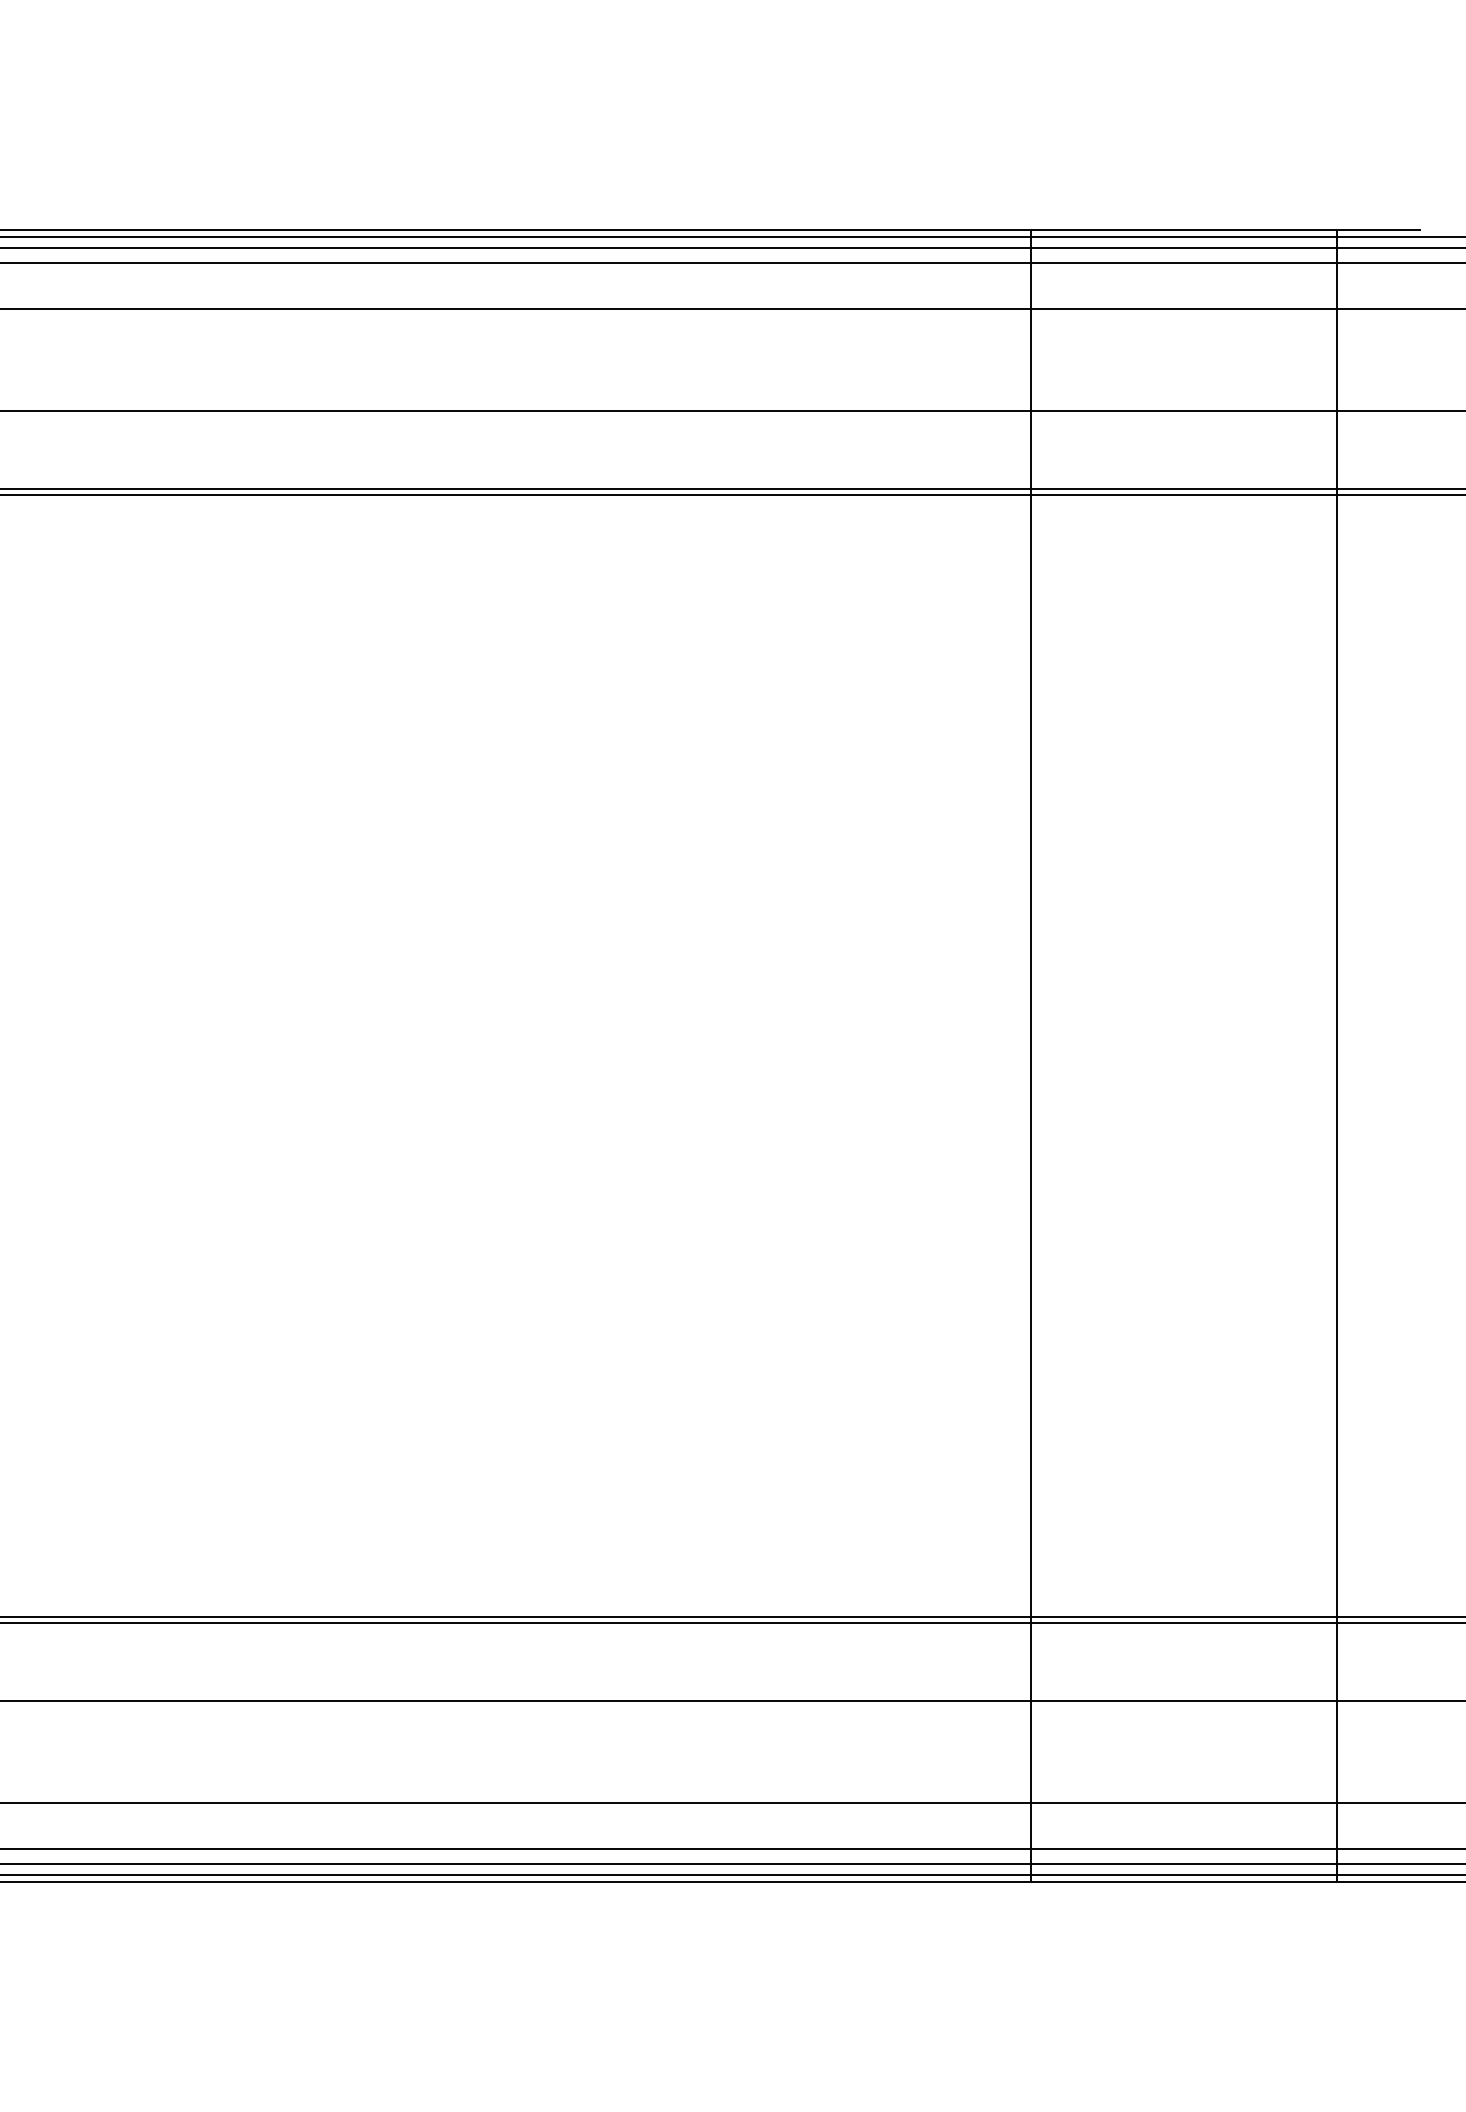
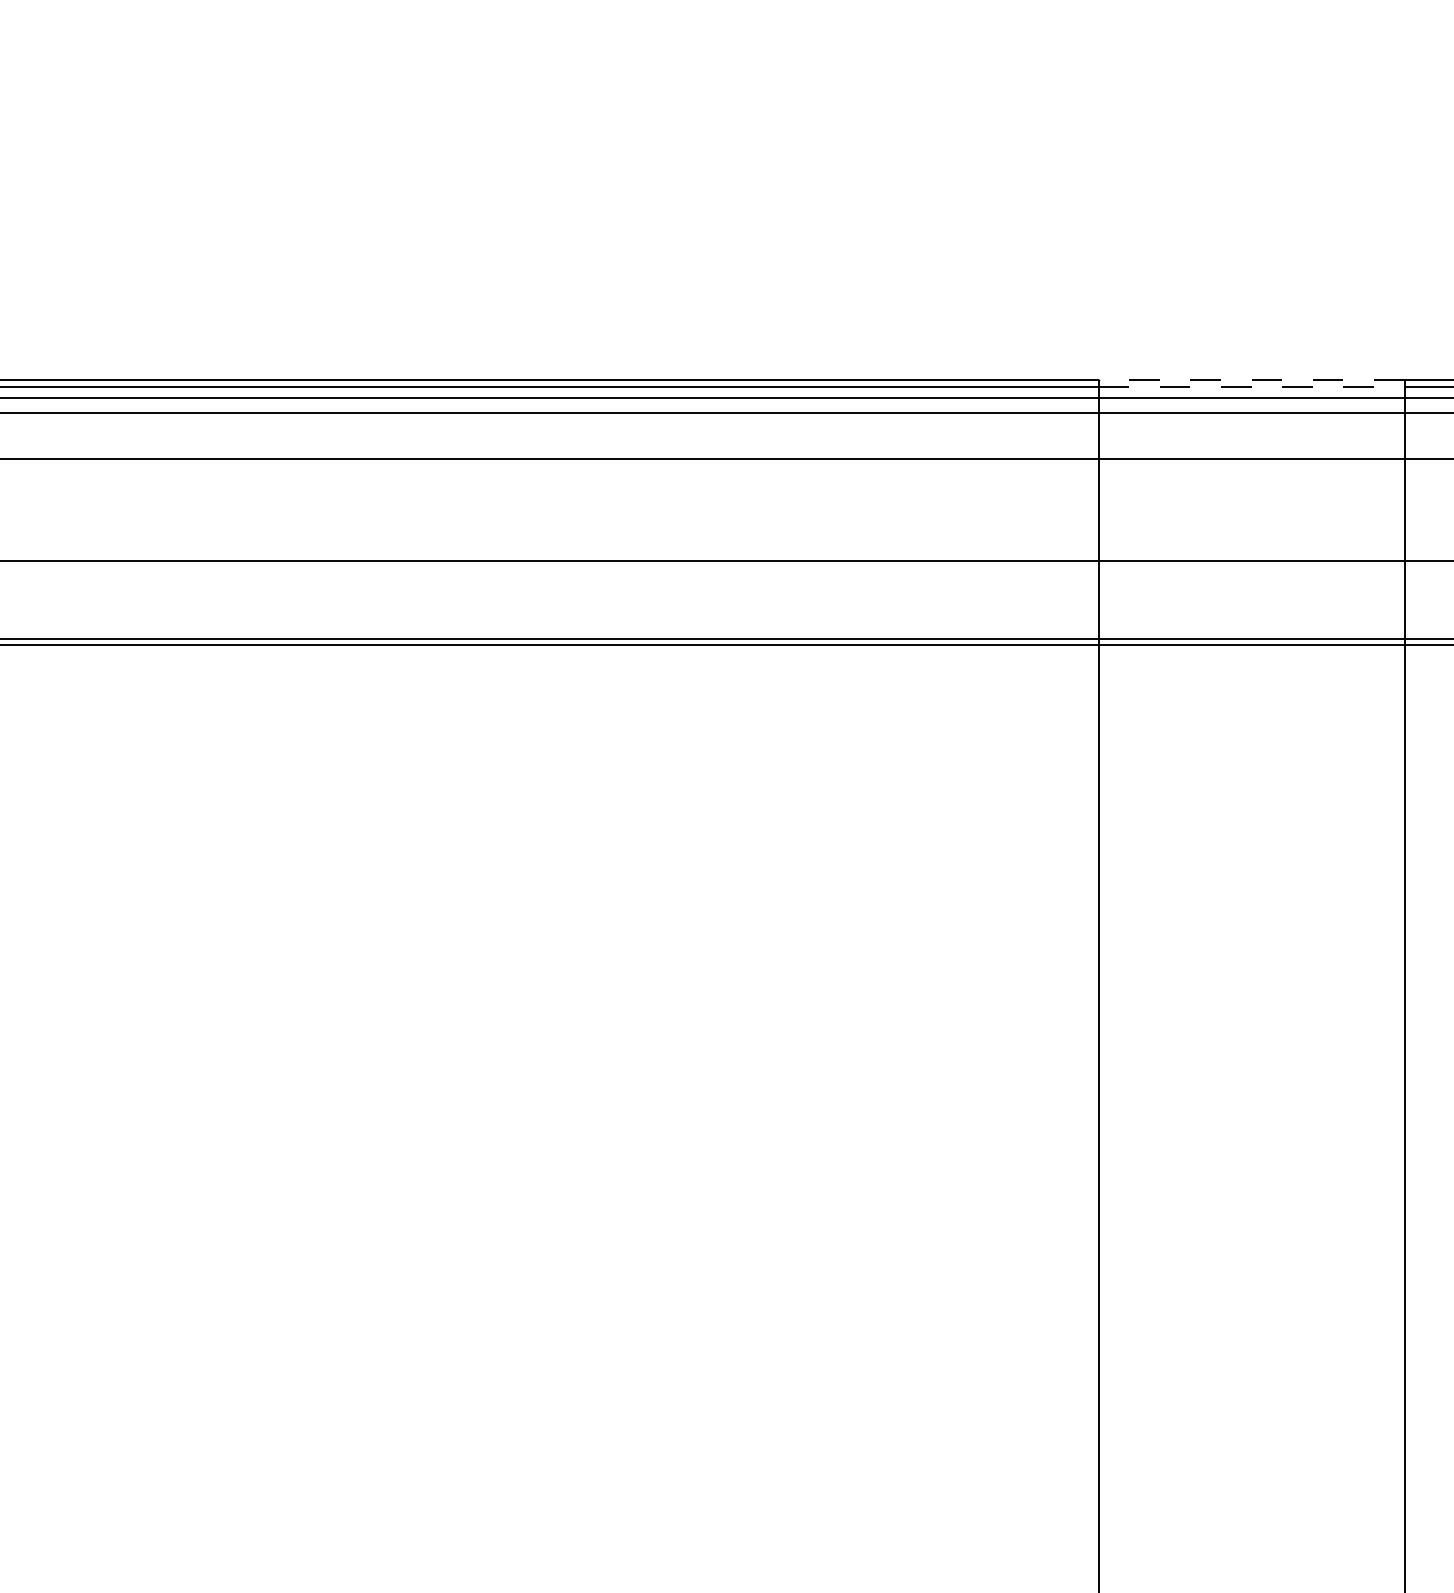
line: (1183, 229) -> (1250, 379), solid -> dashed
line: (1184, 237) -> (1251, 387), solid -> dashed

